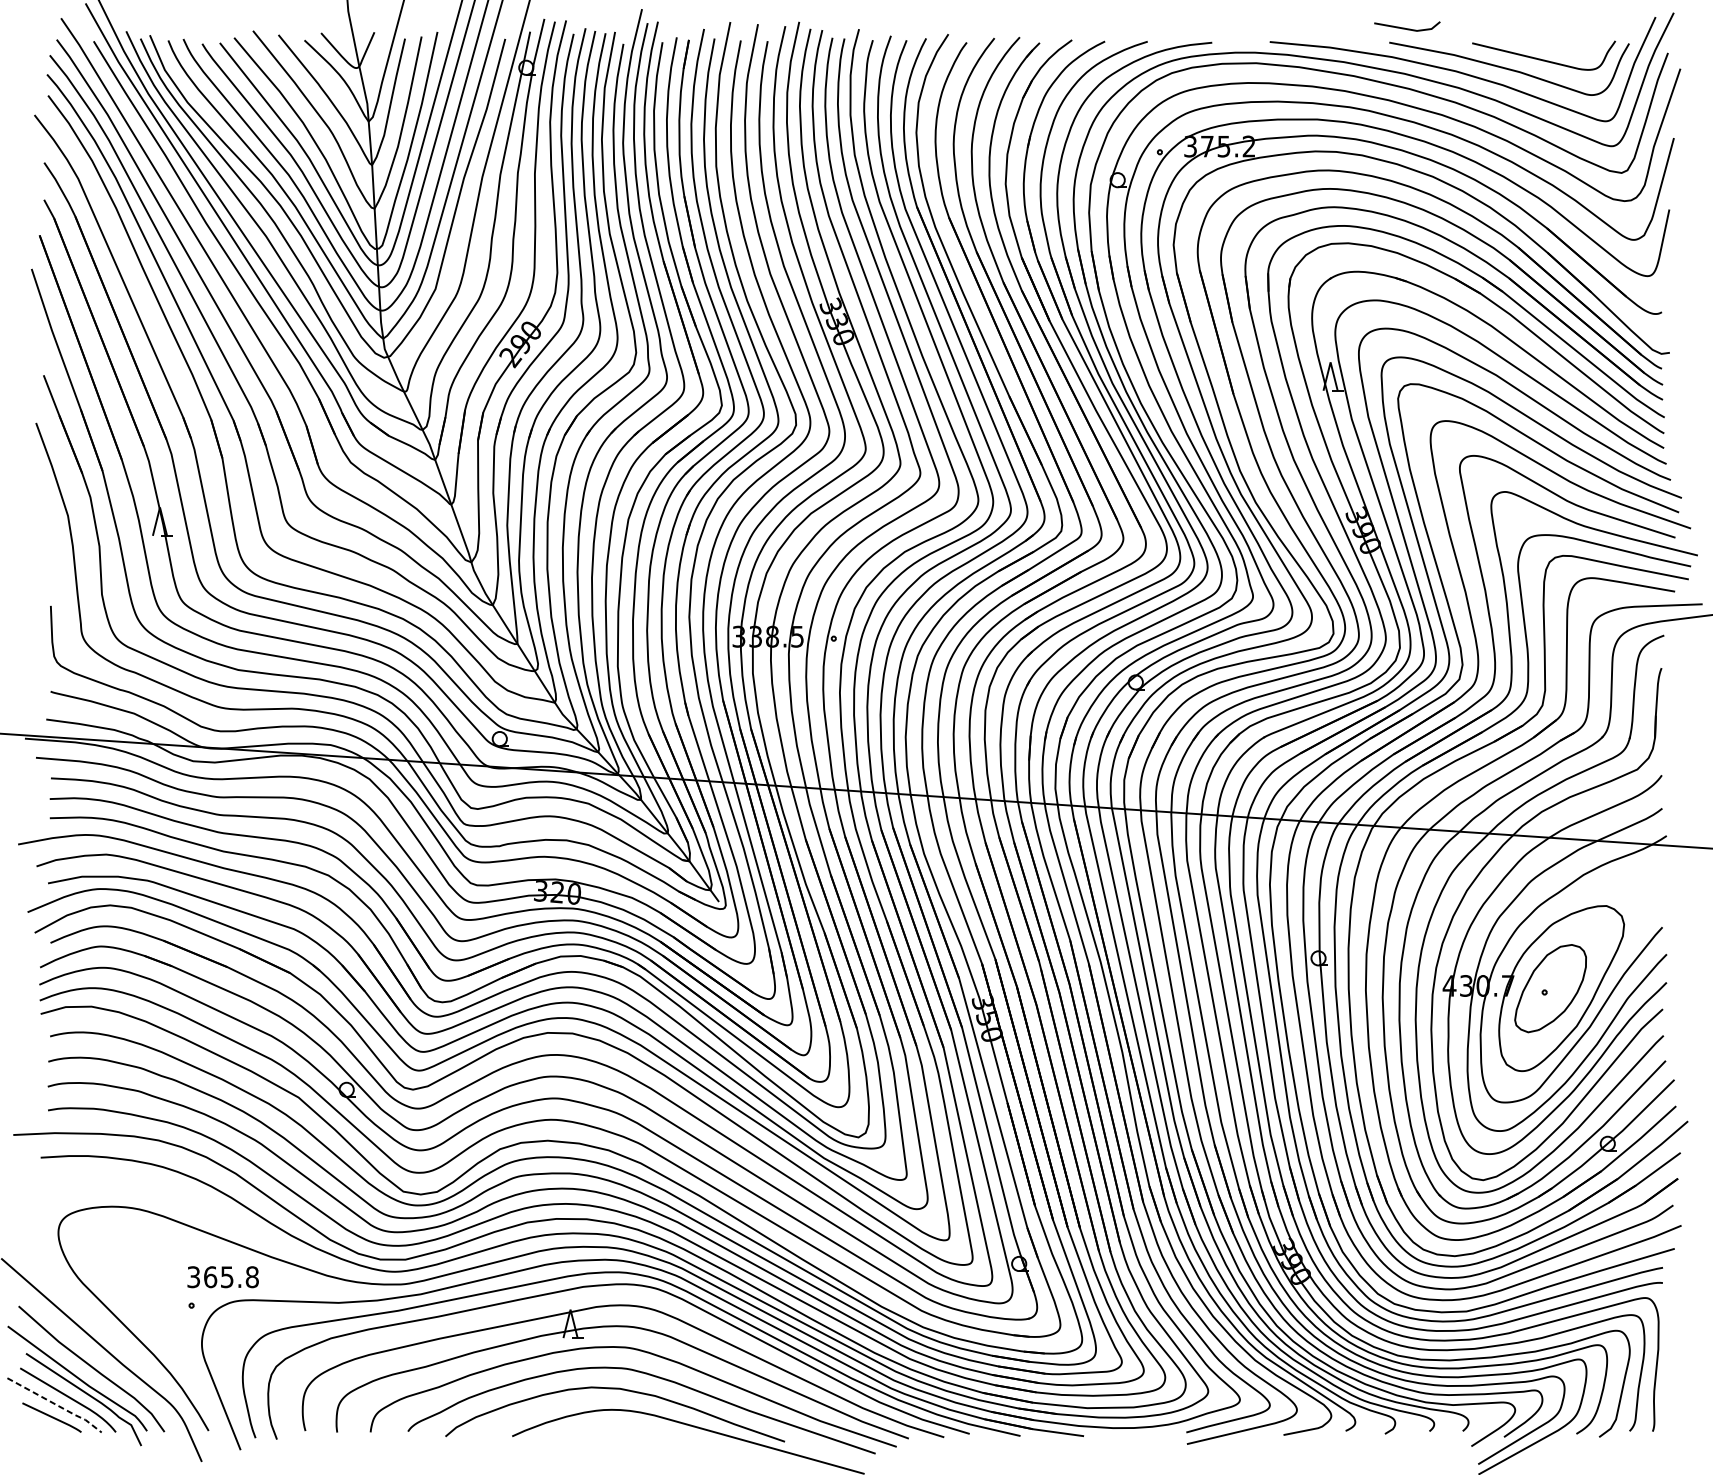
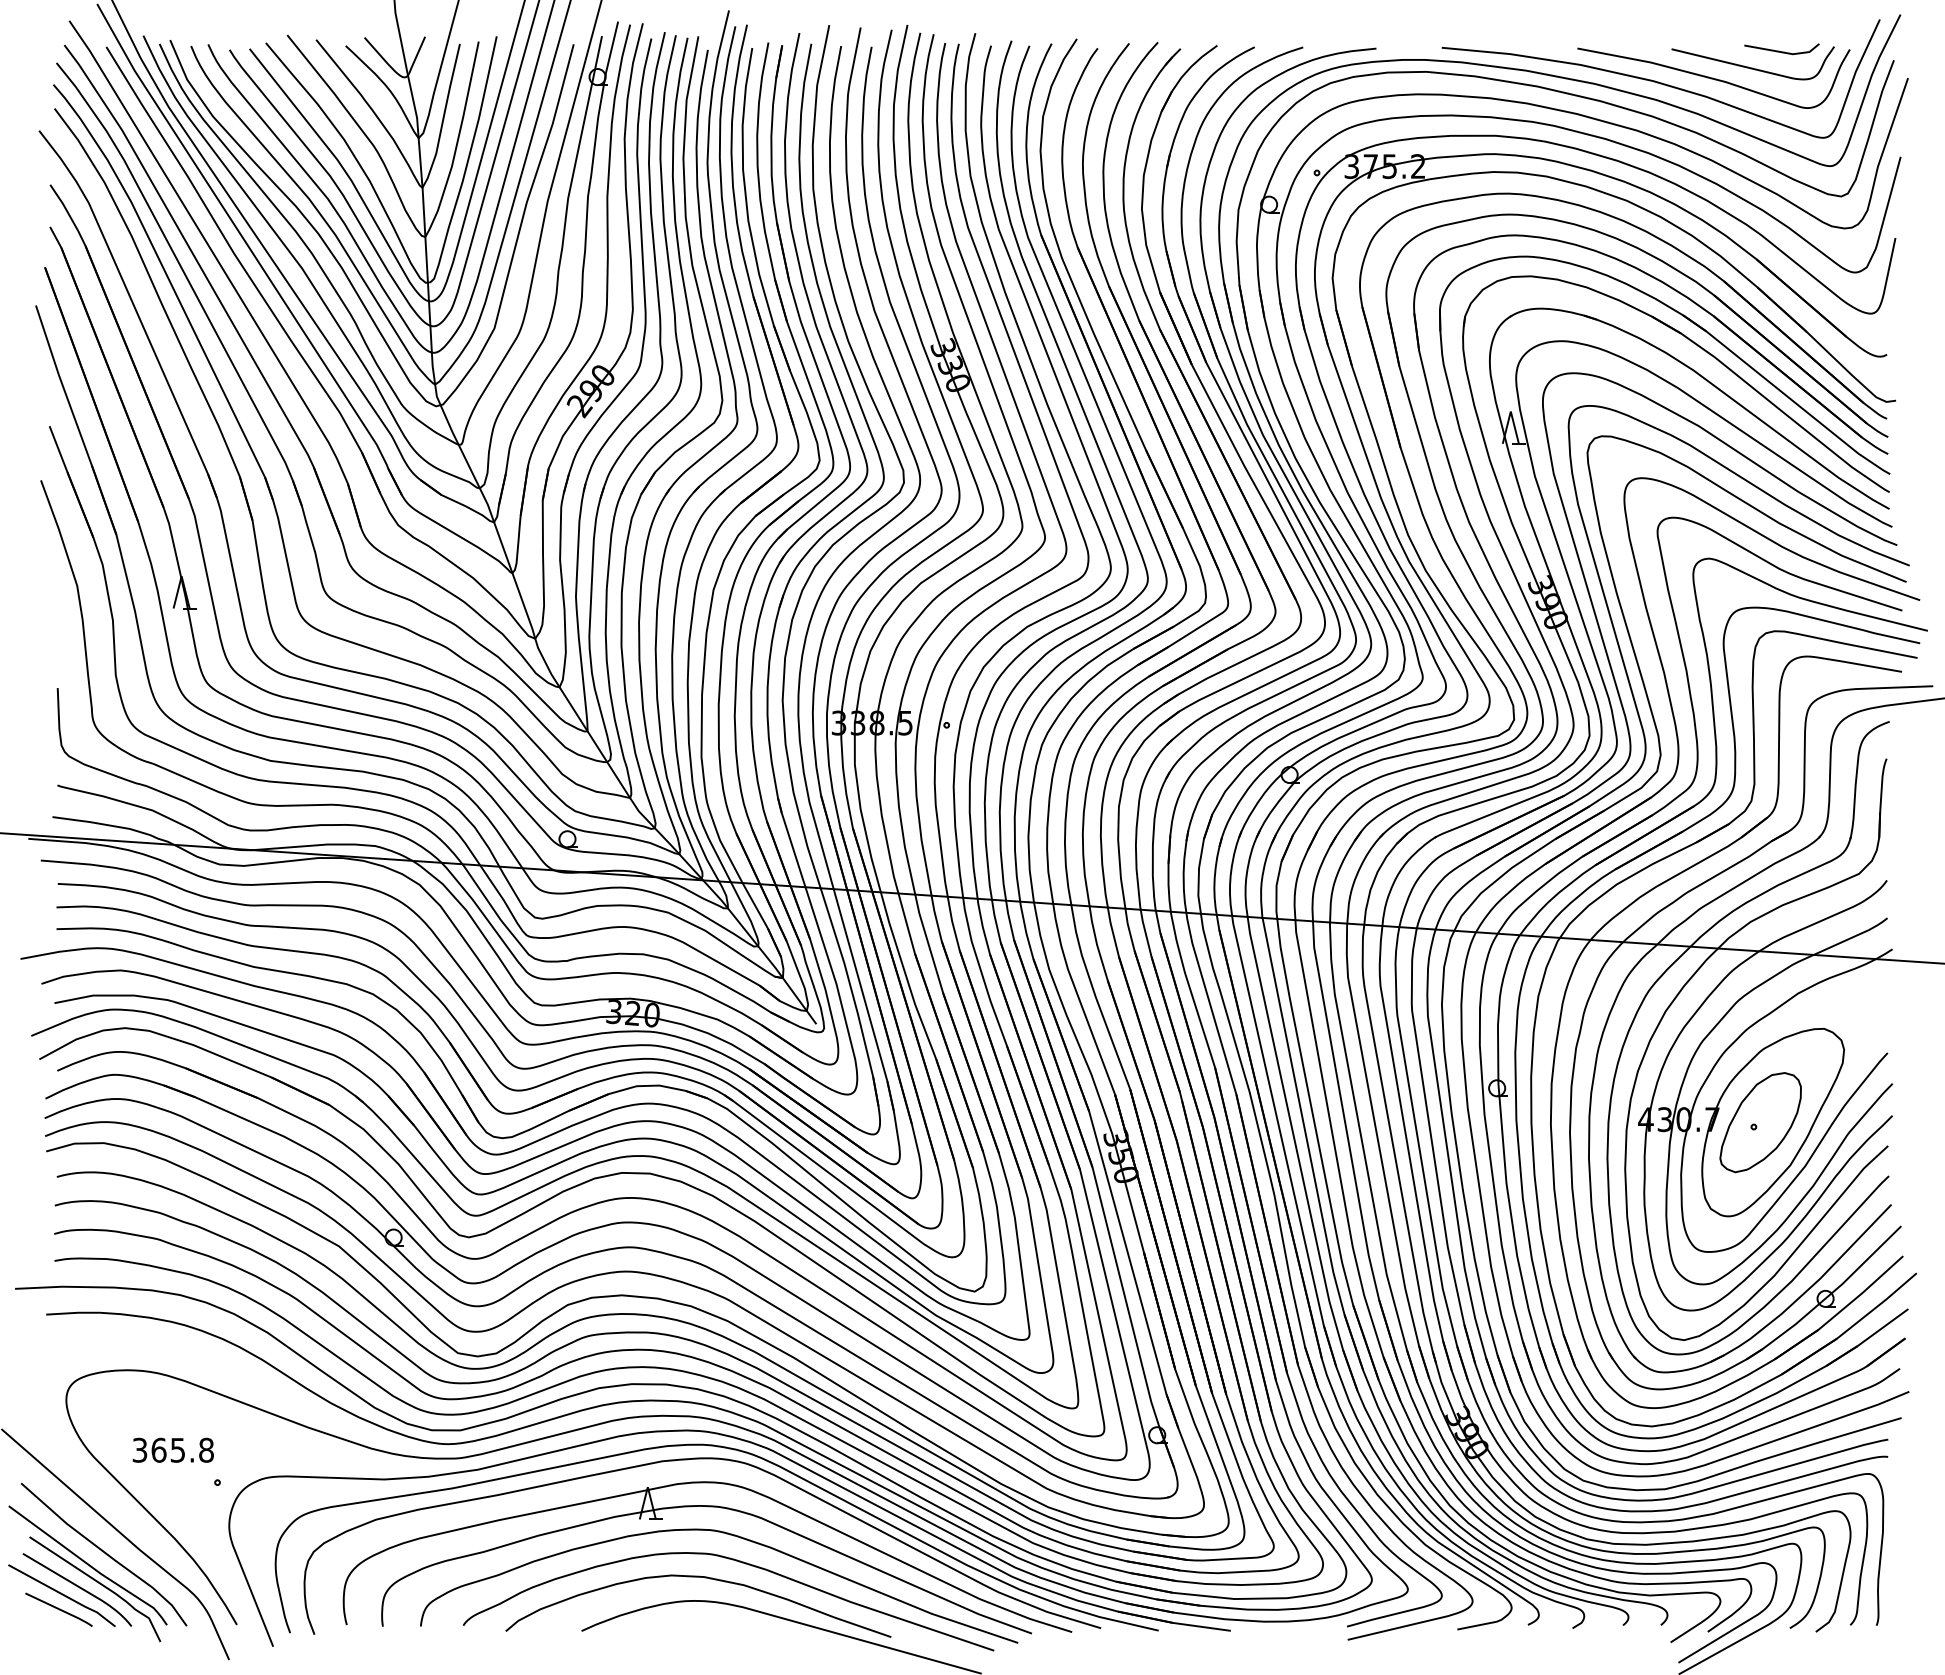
line: (1406, 28) -> (1781, 51), moved
text: (222, 1276) -> (172, 1449), moved
line: (56, 1405) -> (64, 1595), dashed -> solid

